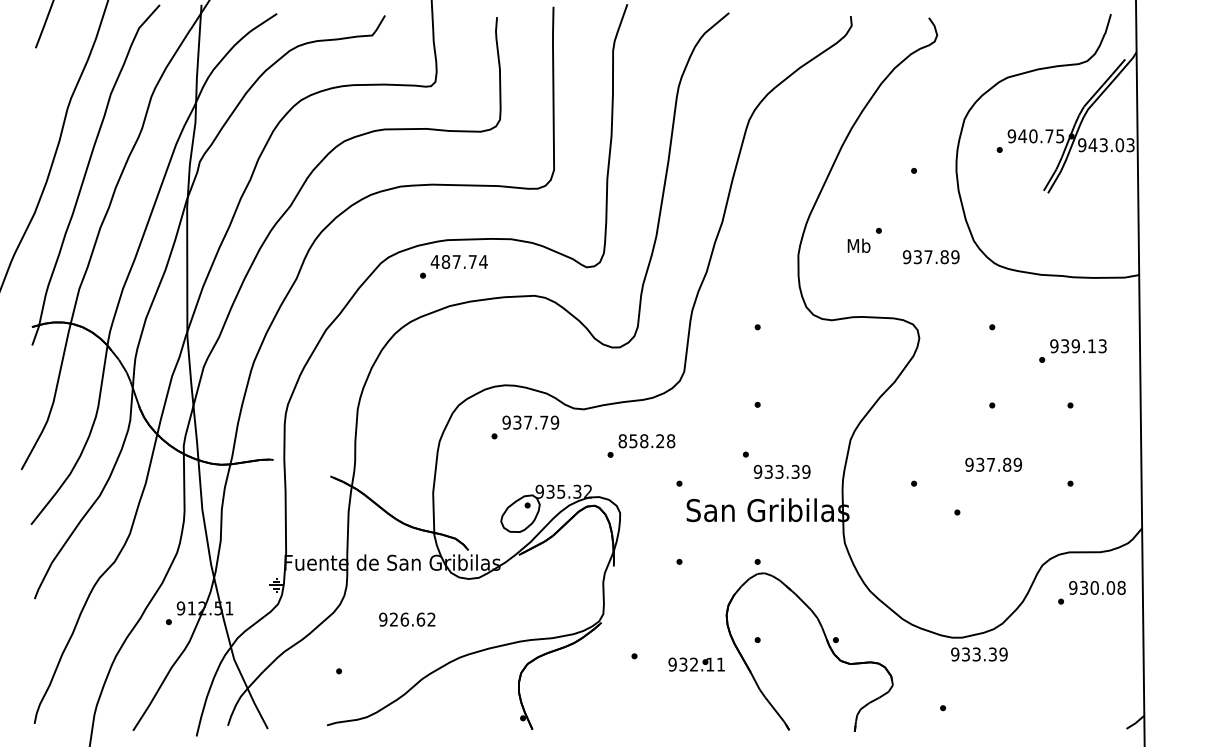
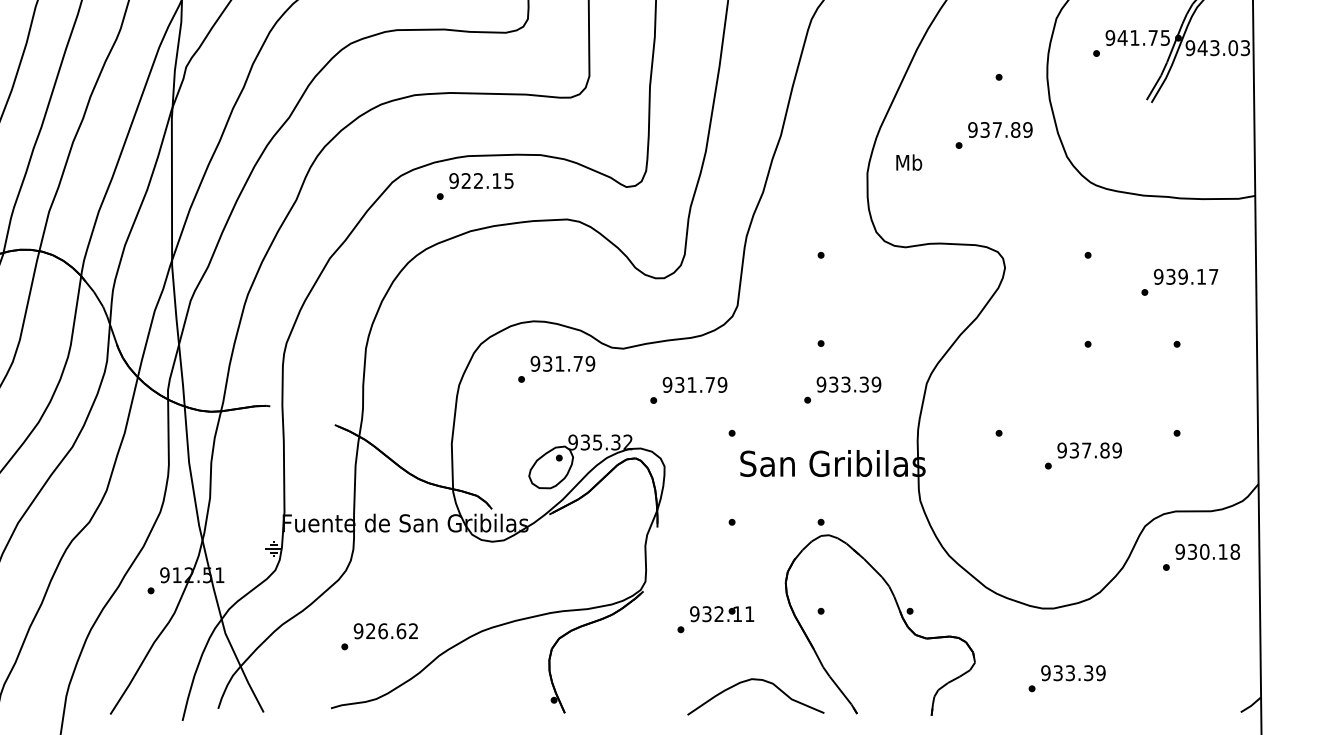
text: (1033, 136) -> (1134, 38), 940.75 -> 941.75
text: (858, 245) -> (908, 162), moved
text: (930, 257) -> (999, 130), moved
text: (458, 262) -> (480, 181), 487.74 -> 922.15
text: (1102, 346) -> (1213, 277), 939.13 -> 939.17
text: (528, 422) -> (560, 363), 937.79 -> 931.79
text: (646, 441) -> (694, 385), 858.28 -> 931.79
text: (993, 464) -> (1089, 450), moved
text: (781, 471) -> (848, 384), moved
text: (1110, 587) -> (1222, 551), 930.08 -> 930.18
text: (407, 619) -> (386, 631), moved
text: (979, 654) -> (1073, 673), moved
text: (696, 664) -> (721, 614), moved
curve: (702, 701) -> (758, 681), added

